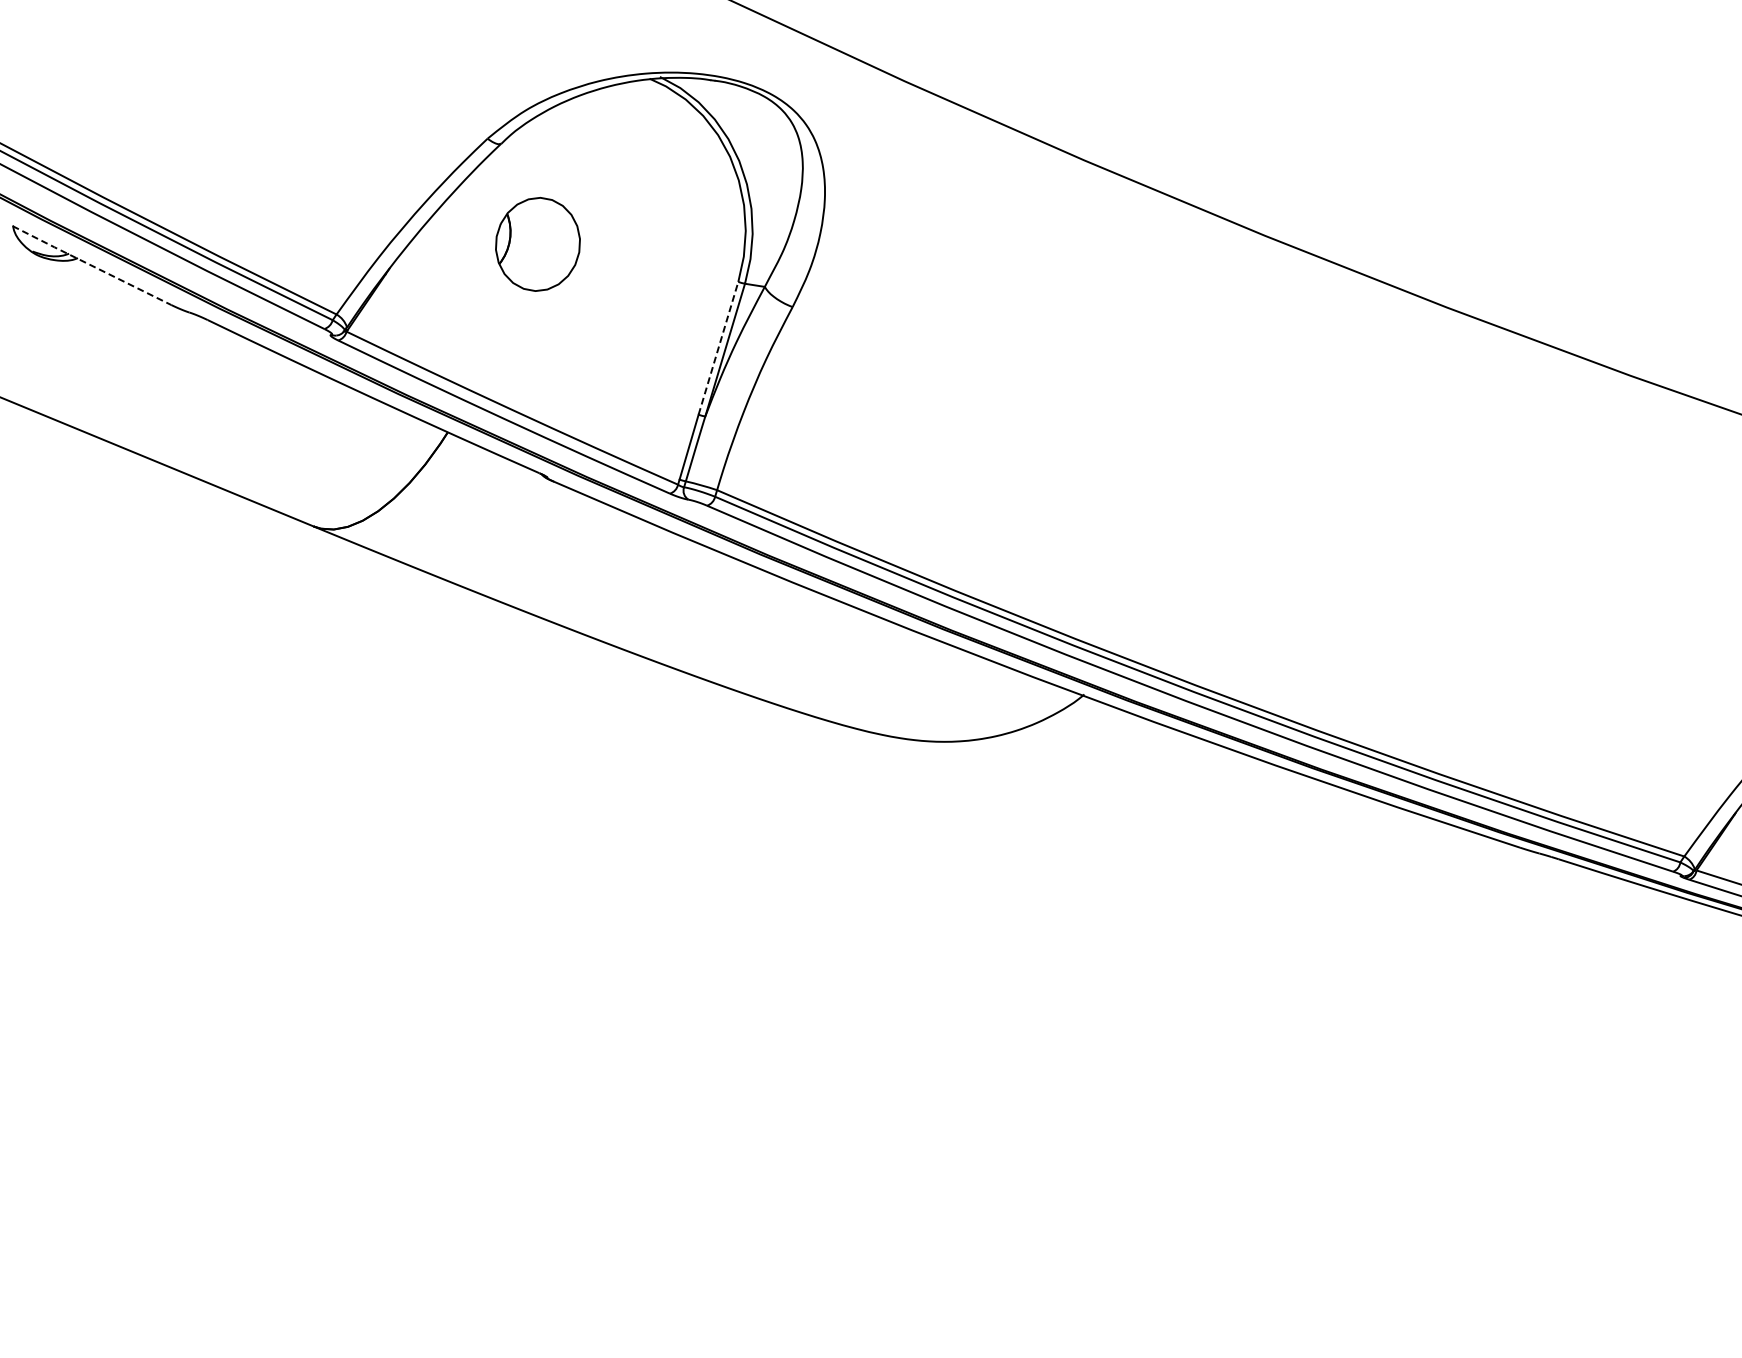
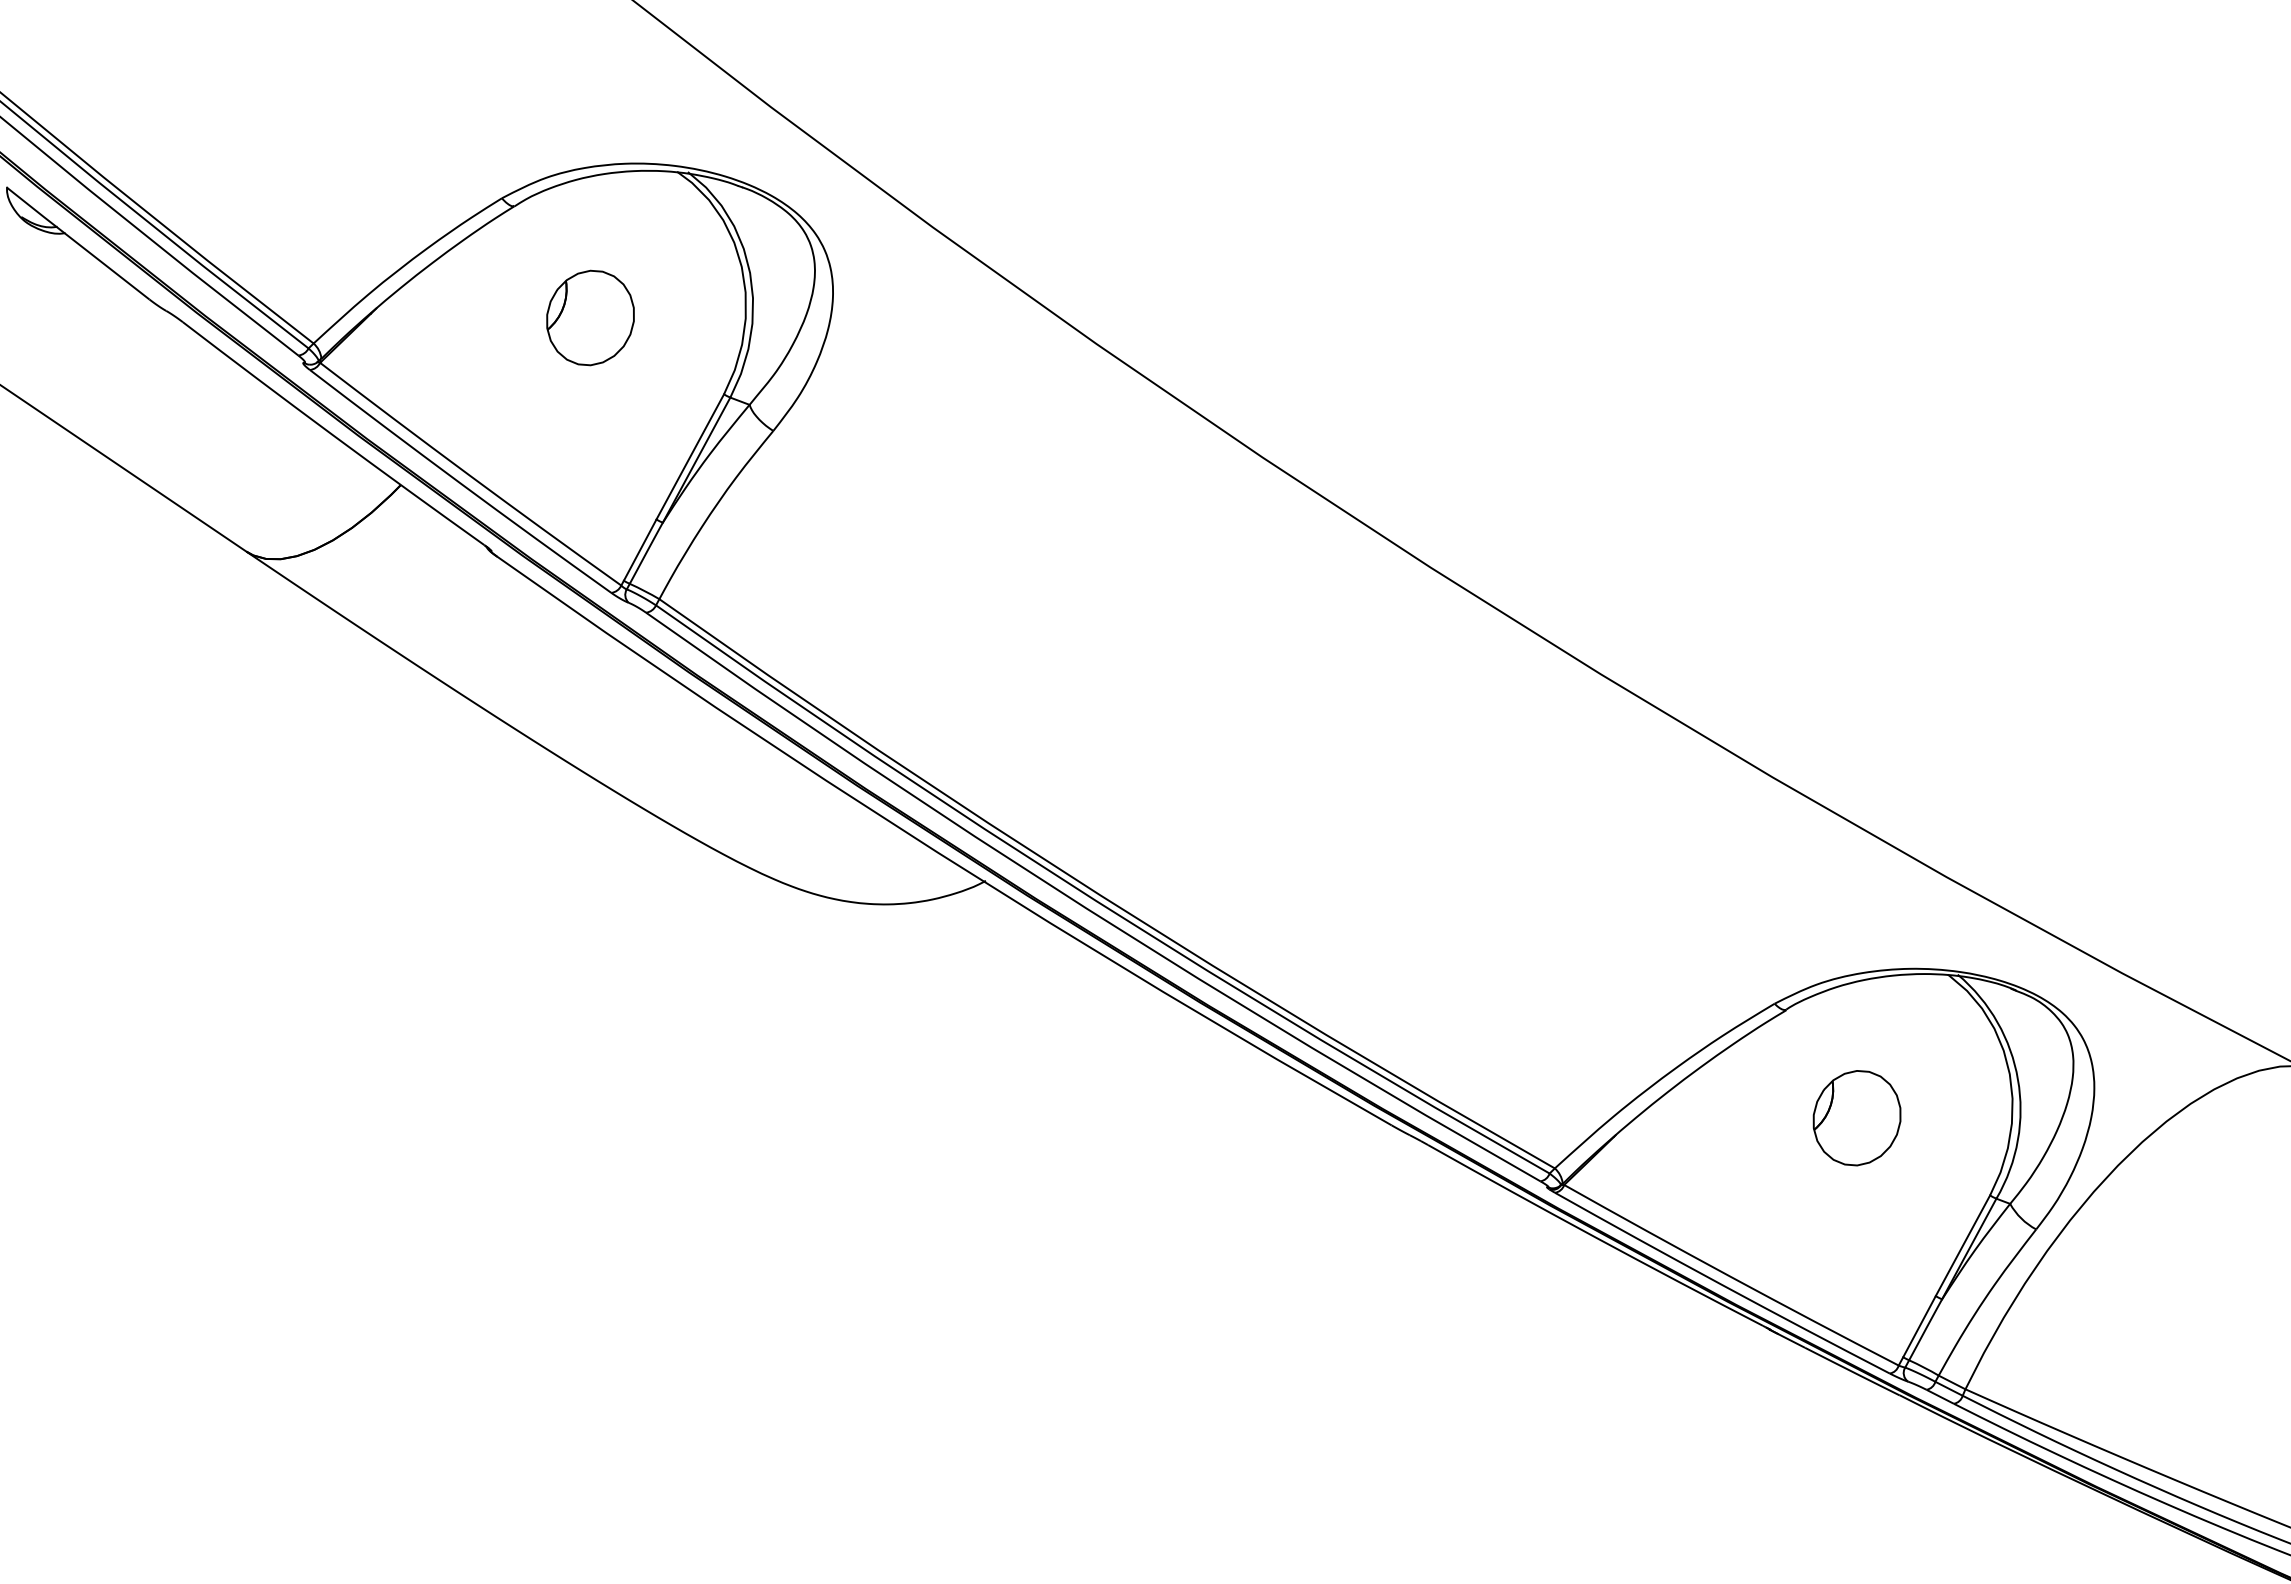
part: (537, 243) -> (590, 317), moved
line: (92, 265) -> (78, 243), dashed -> solid
line: (718, 347) -> (690, 456), dashed -> solid

